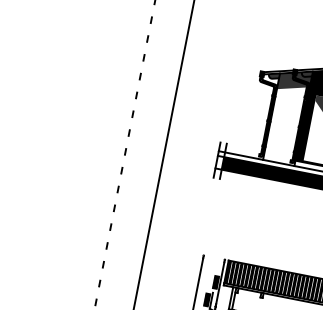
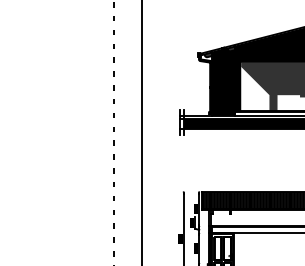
fill: (287, 116) -> (223, 81), added

